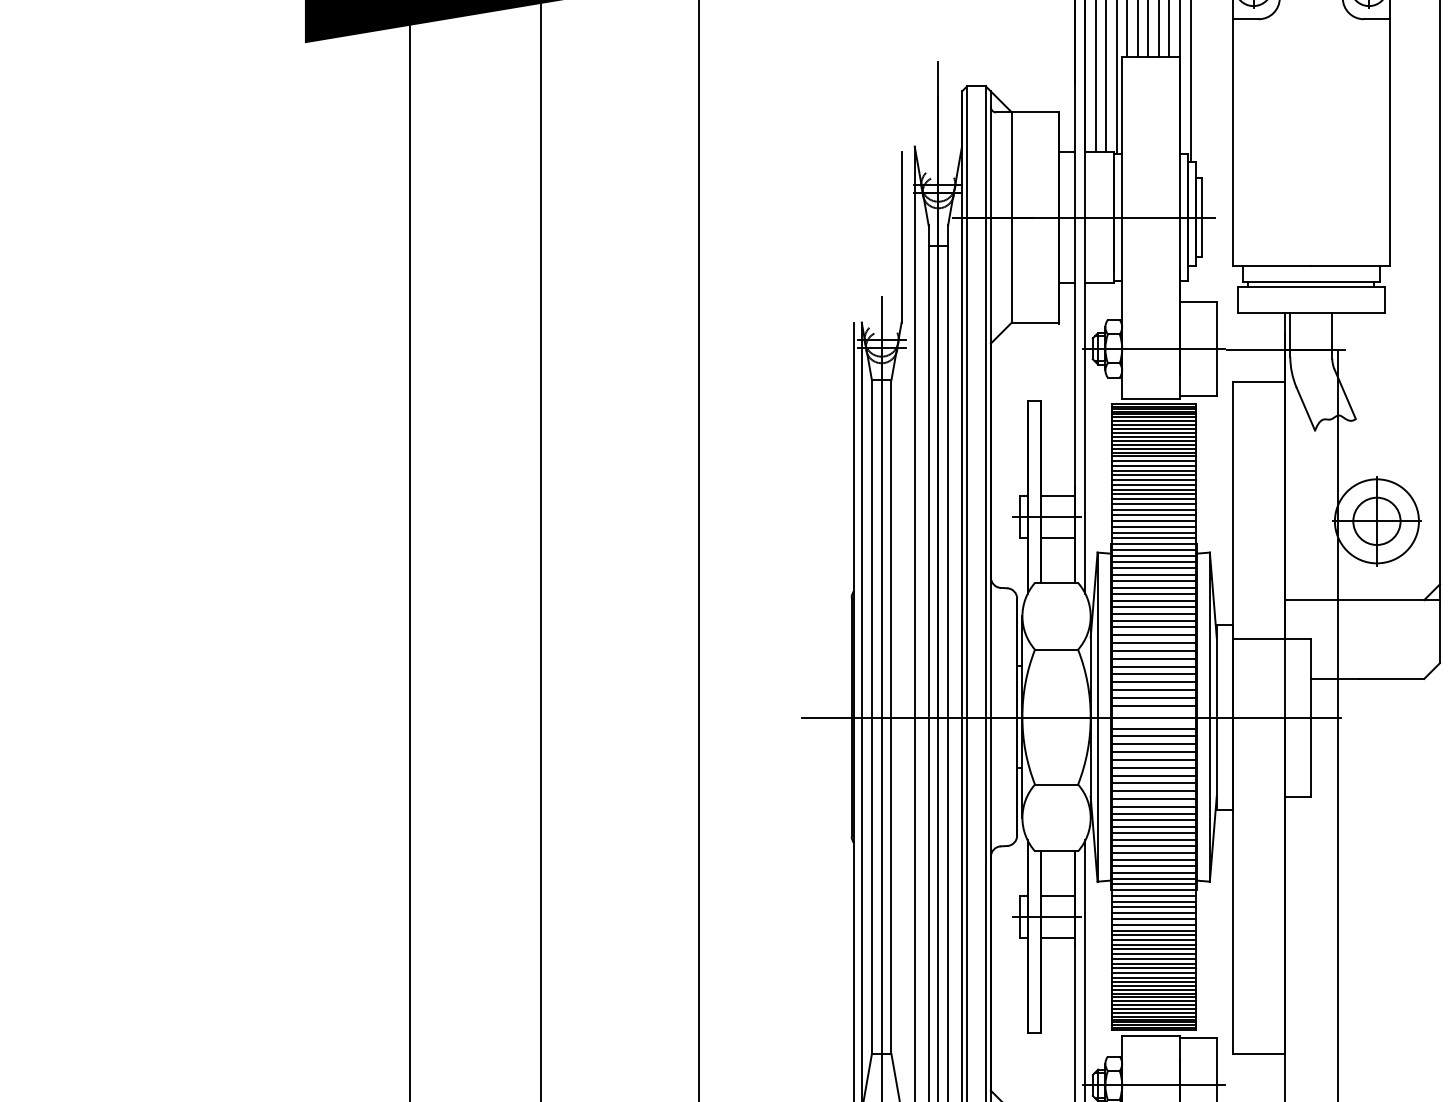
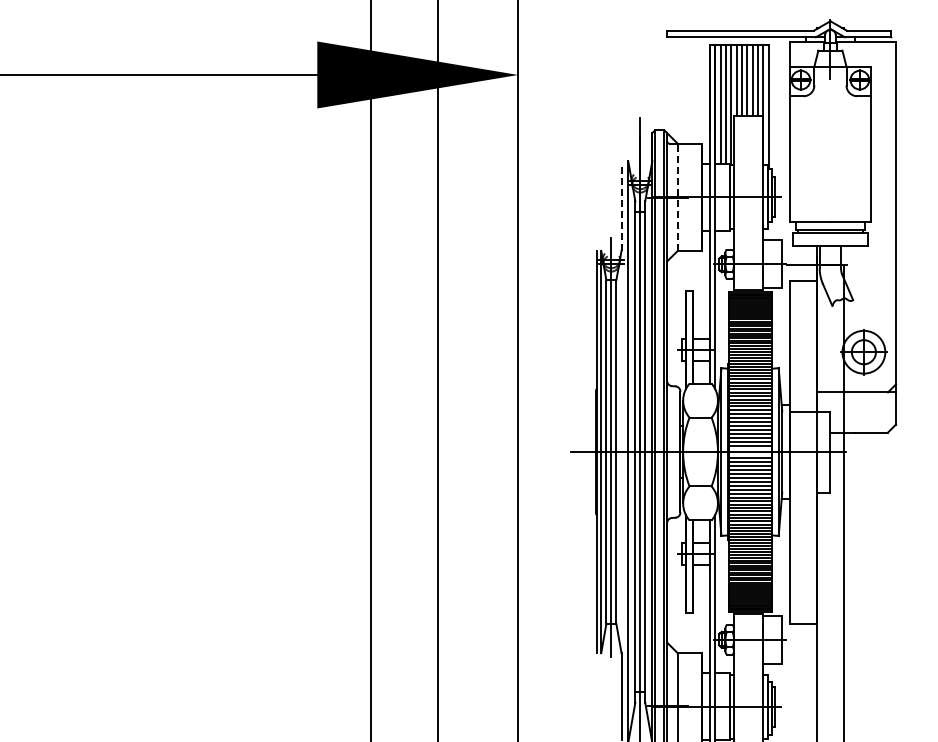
line: (1011, 217) -> (677, 197), solid -> dashed
line: (901, 237) -> (621, 207), solid -> dashed

